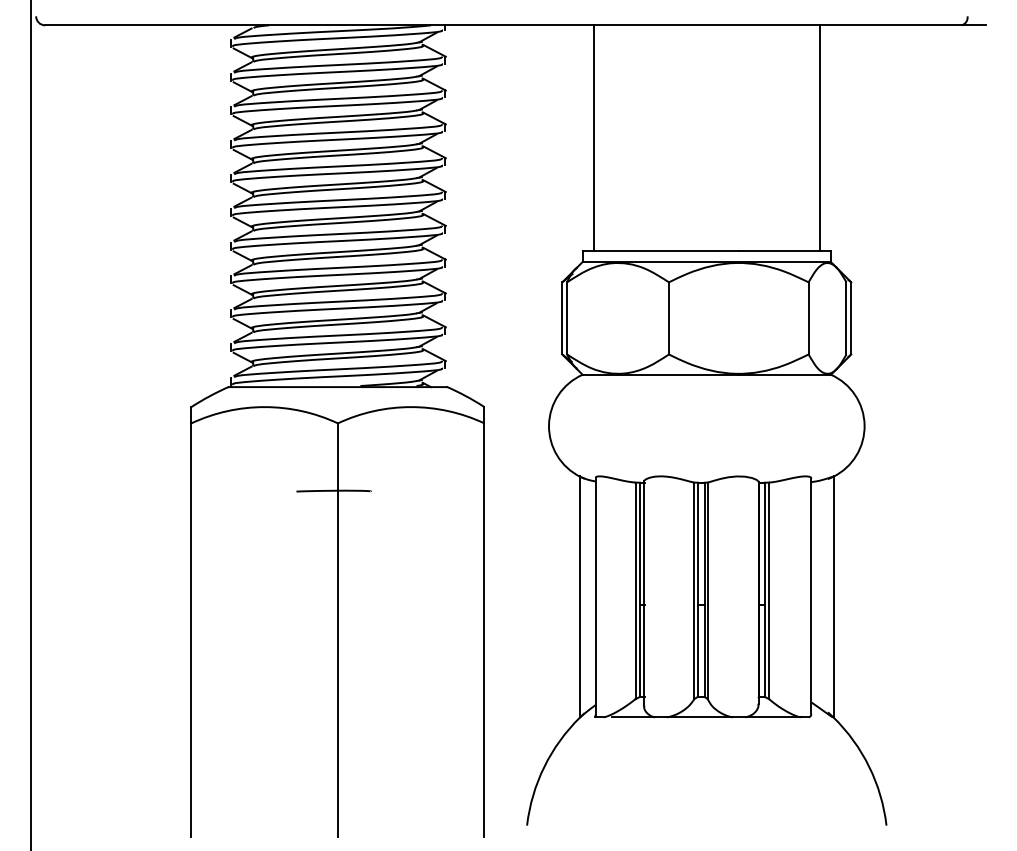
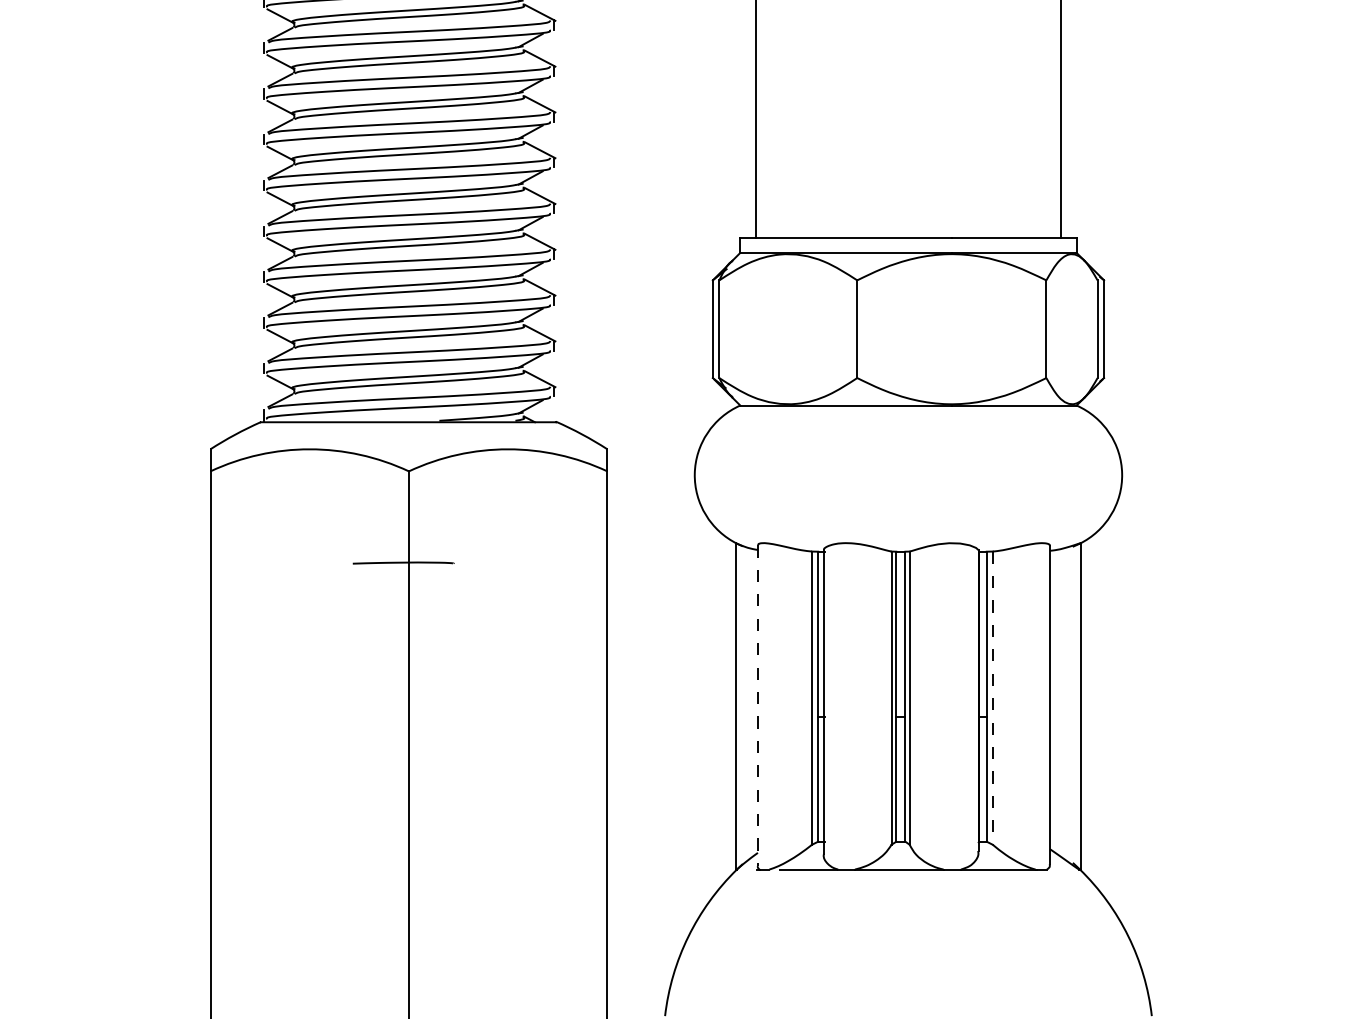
line: (769, 591) -> (993, 699), solid -> dashed
line: (595, 596) -> (757, 705), solid -> dashed

